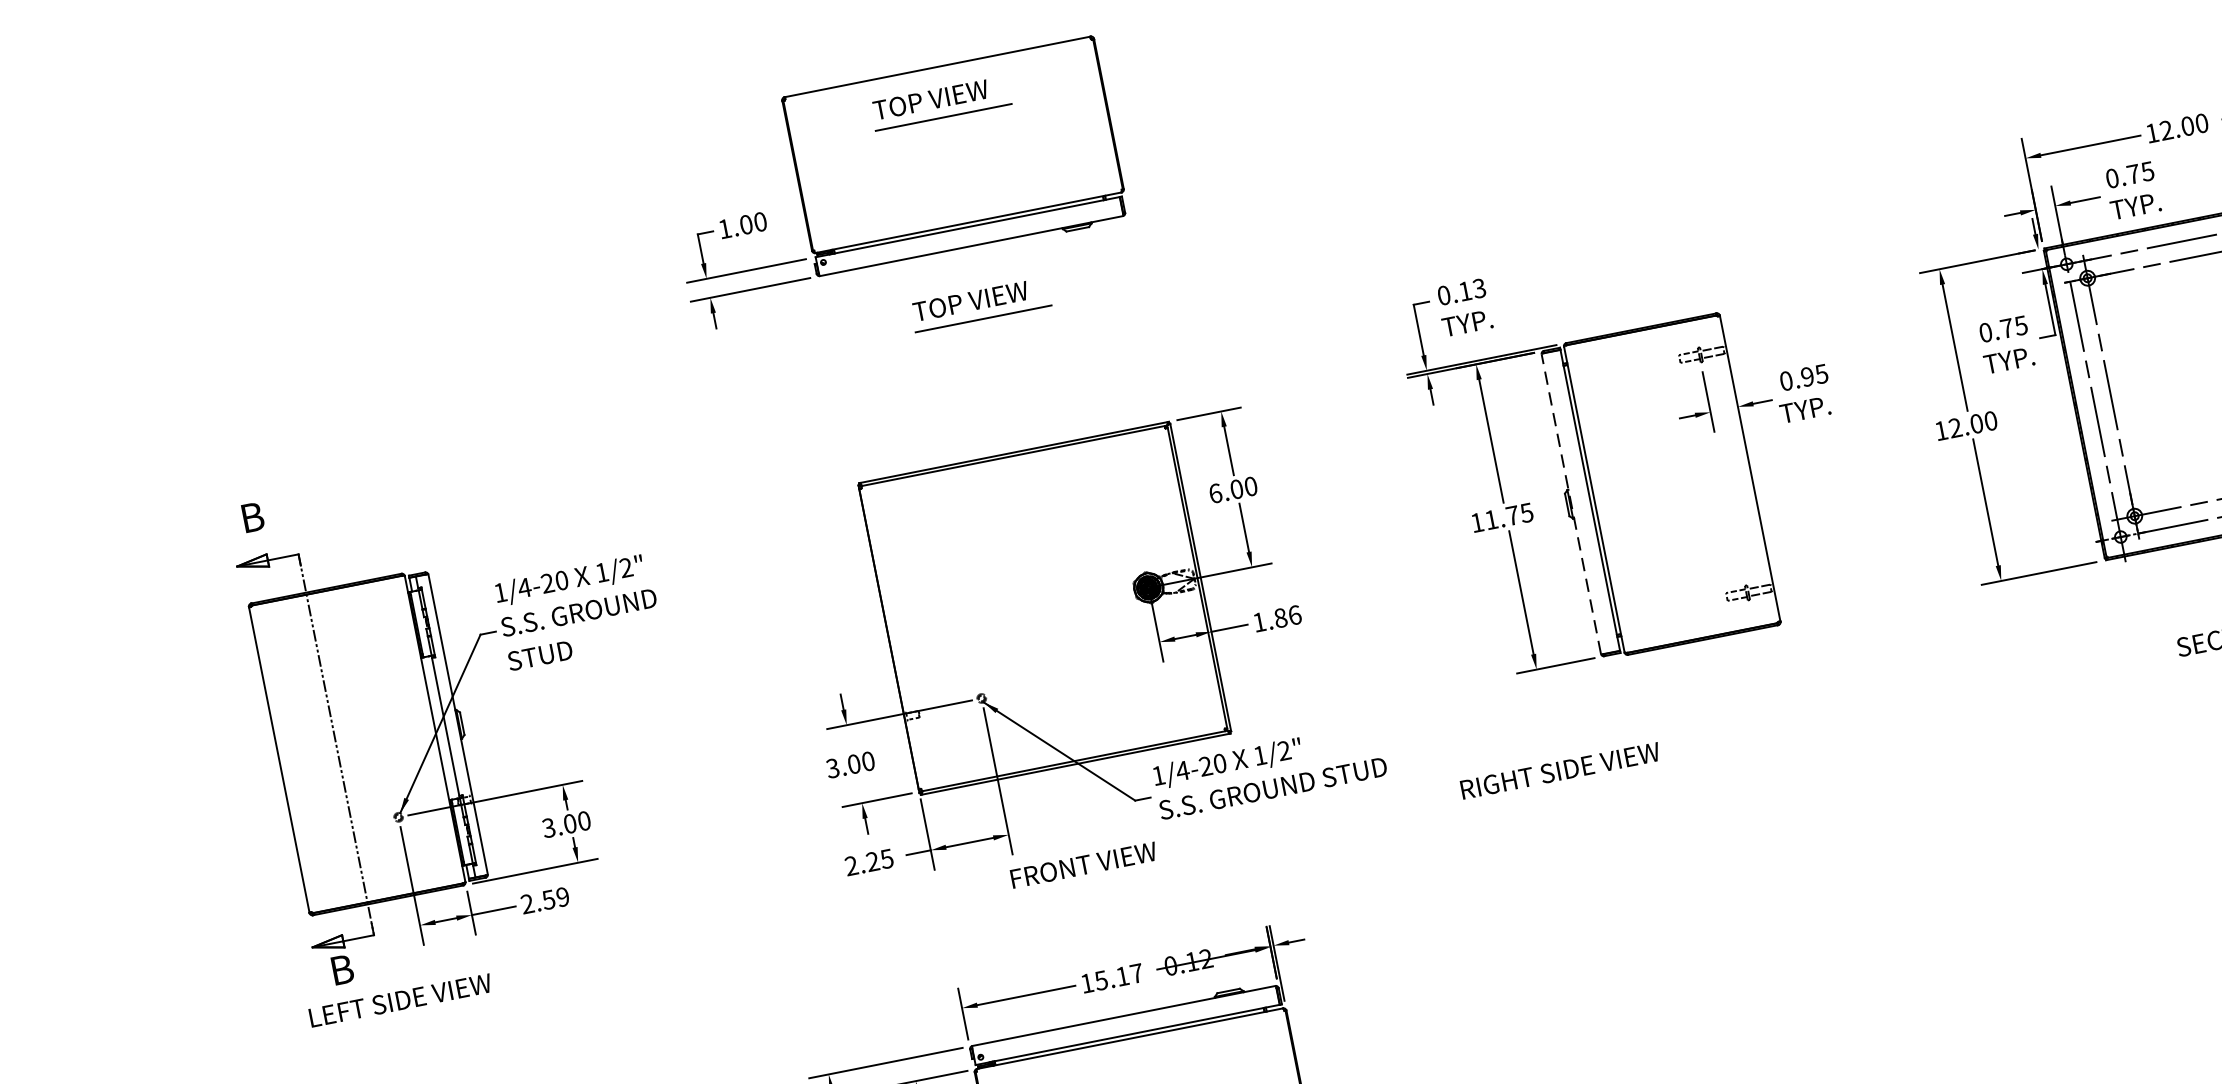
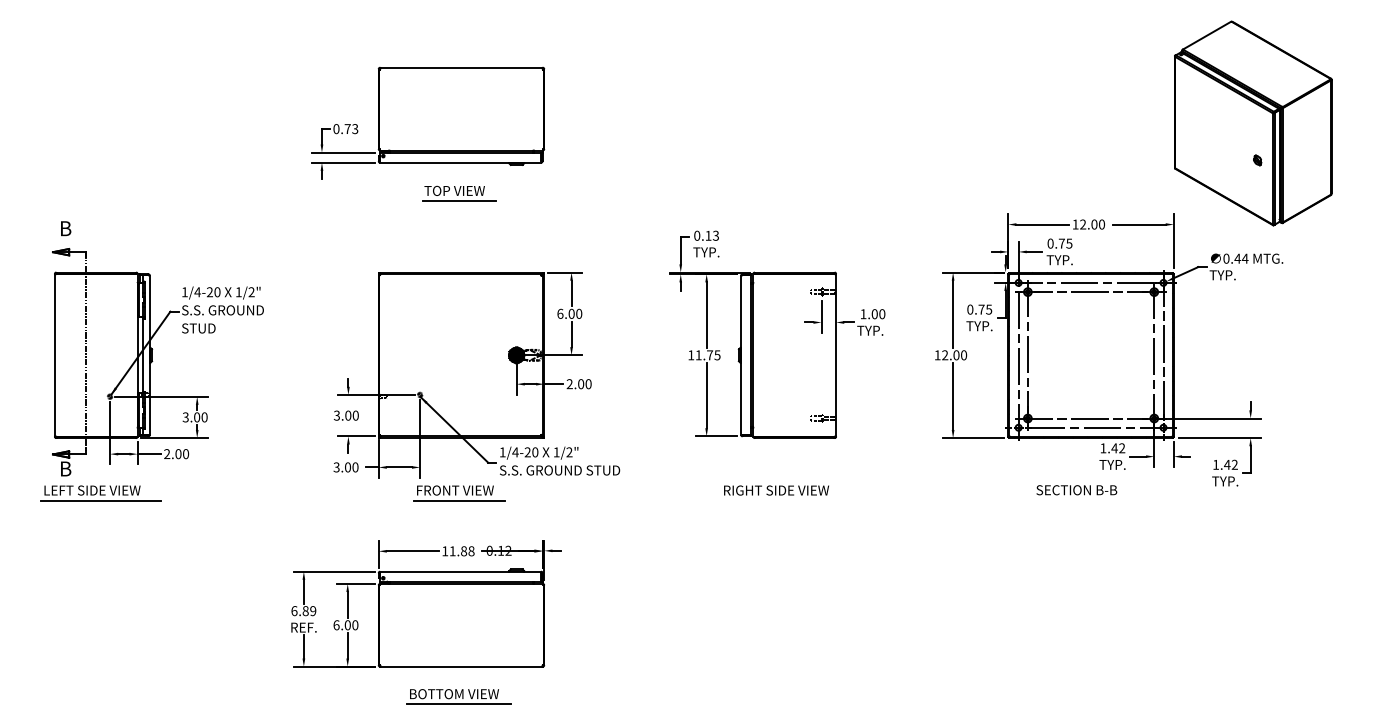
part: (940, 102) -> (459, 86), removed
text: (742, 226) -> (345, 129), 1.00 -> 0.73
text: (1803, 378) -> (872, 314), 0.95 -> 1.00
line: (1572, 504) -> (741, 355), dashed -> solid
text: (1275, 617) -> (578, 383), 1.86 -> 2.00
text: (1560, 770) -> (776, 490), moved
text: (868, 862) -> (345, 467), 2.25 -> 3.00
line: (1095, 882) -> (459, 500), added
text: (554, 899) -> (181, 454), 2.59 -> 2.00
text: (1117, 977) -> (461, 551), 15.17 -> 11.88
line: (421, 1015) -> (101, 500), added

